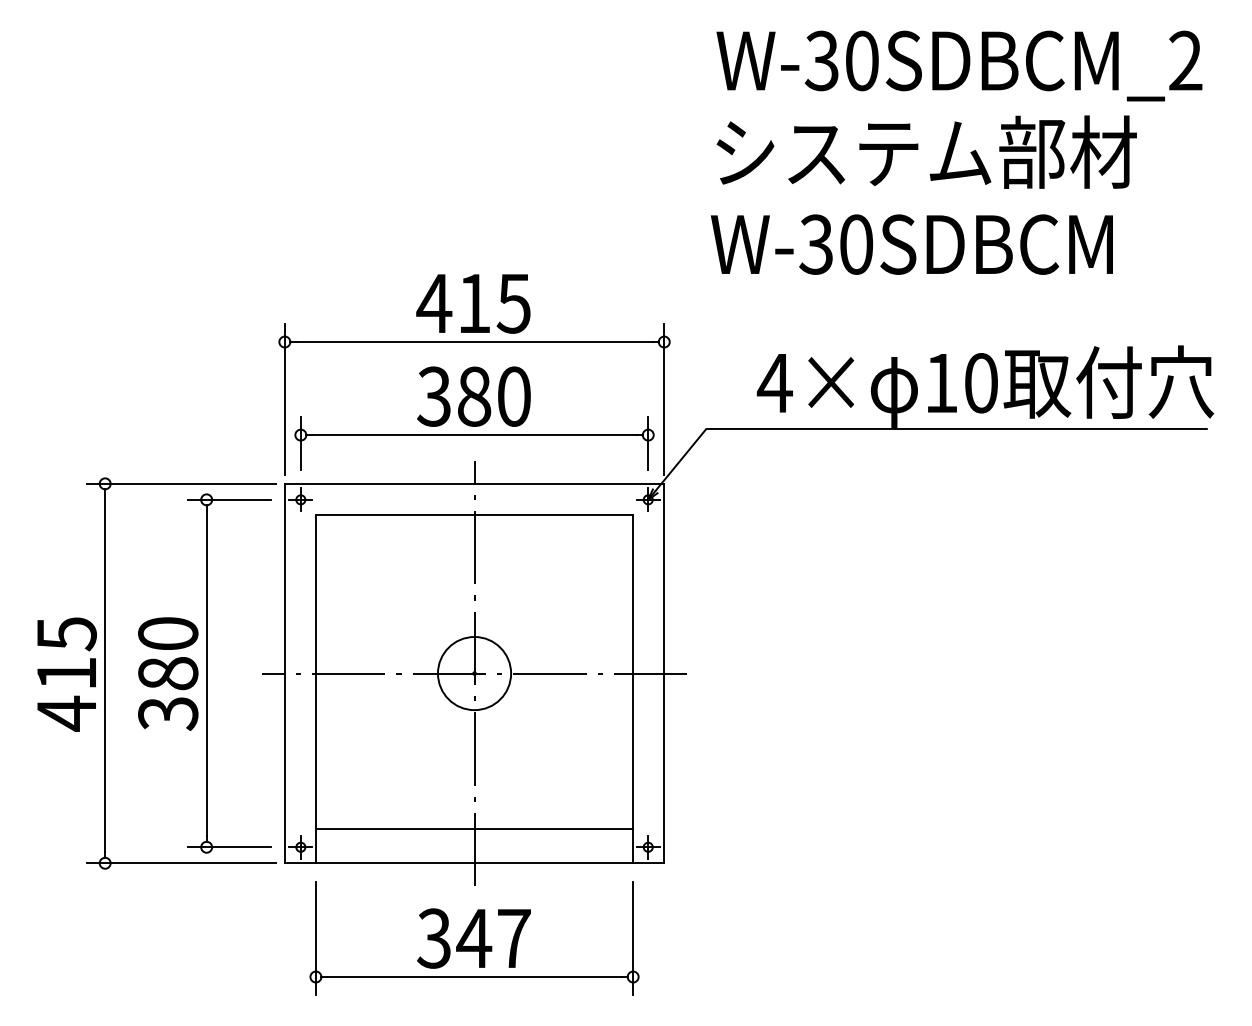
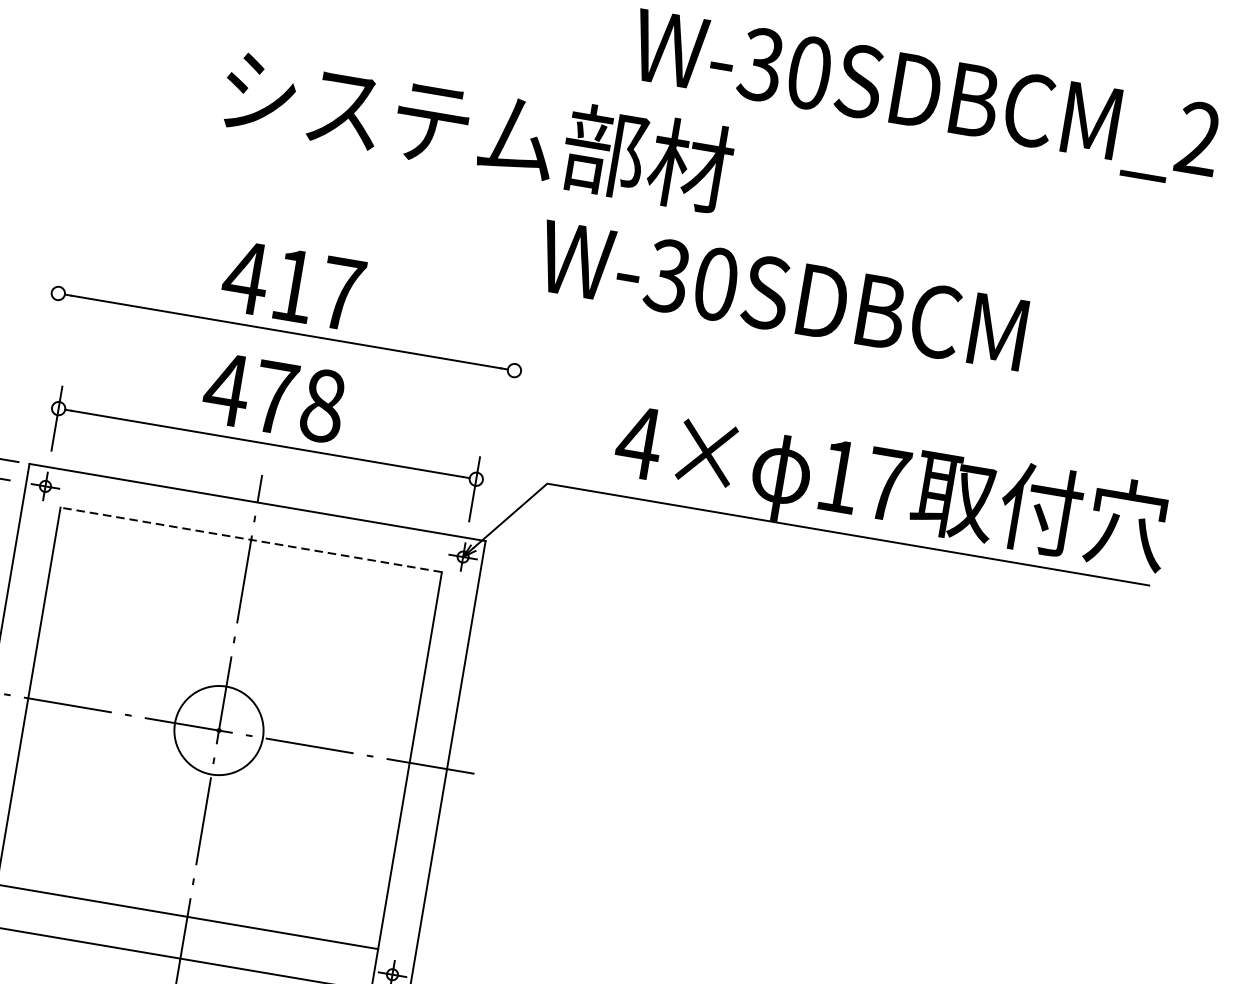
text: (926, 151) -> (477, 128), moved
text: (911, 244) -> (782, 295), moved
text: (513, 303) -> (341, 293), 415 -> 417
text: (981, 383) -> (887, 484), 10 -> 17
text: (473, 396) -> (274, 397), 380 -> 478
line: (284, 398) -> (46, 361), removed
line: (664, 398) -> (503, 438), removed
line: (474, 514) -> (251, 539), solid -> dashed

